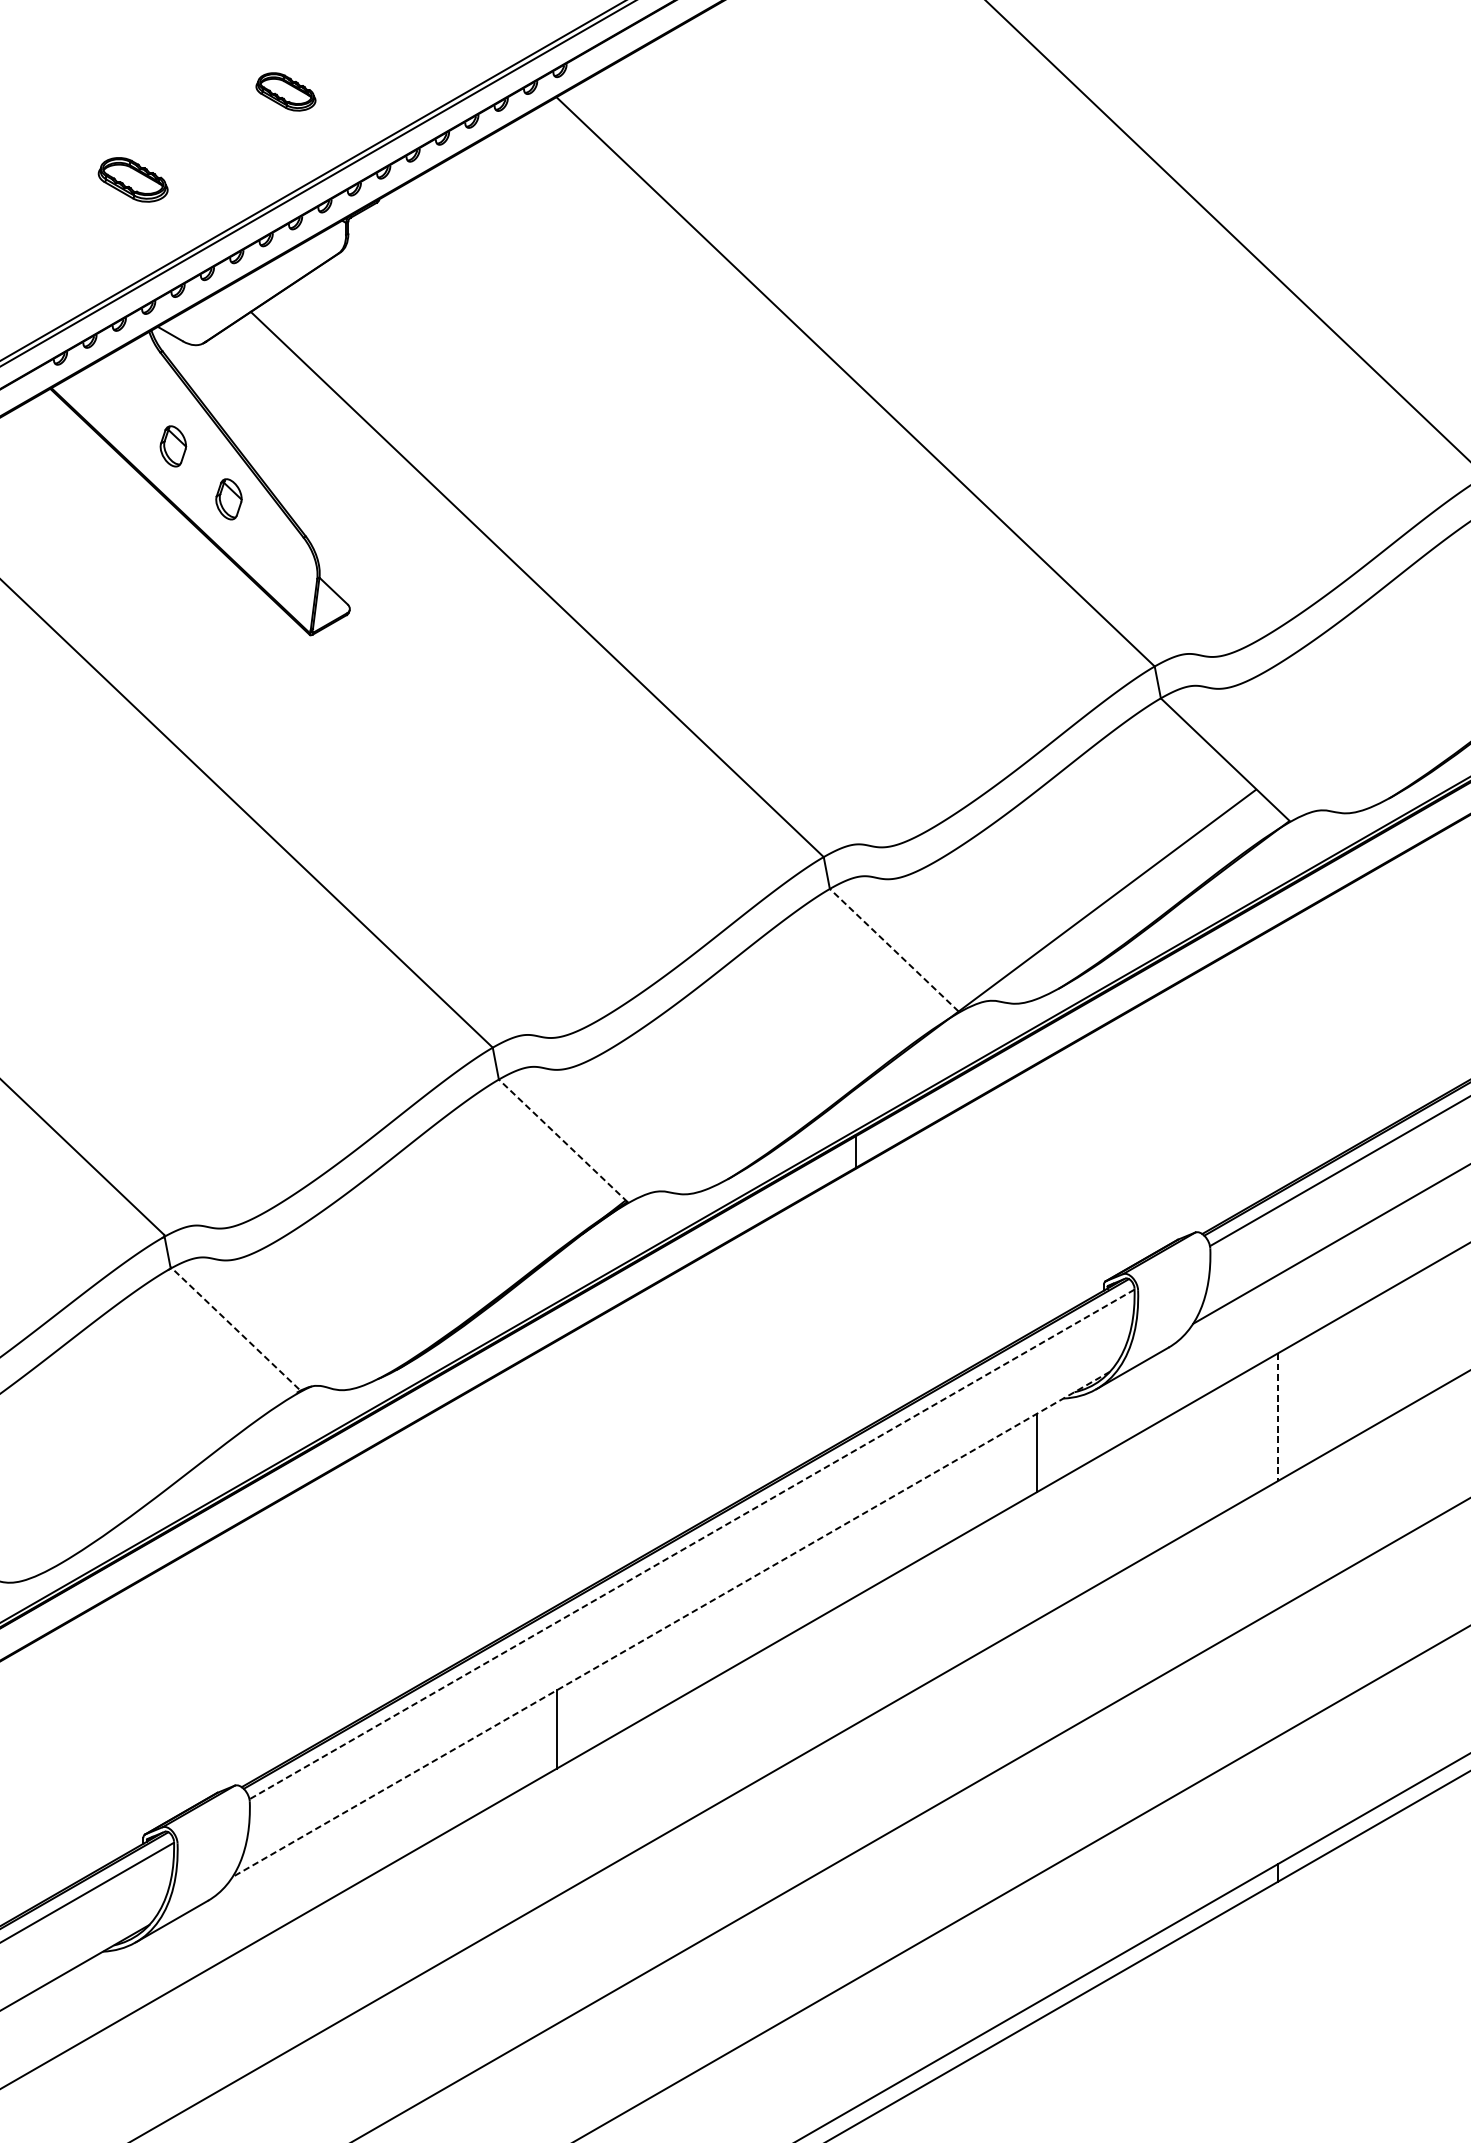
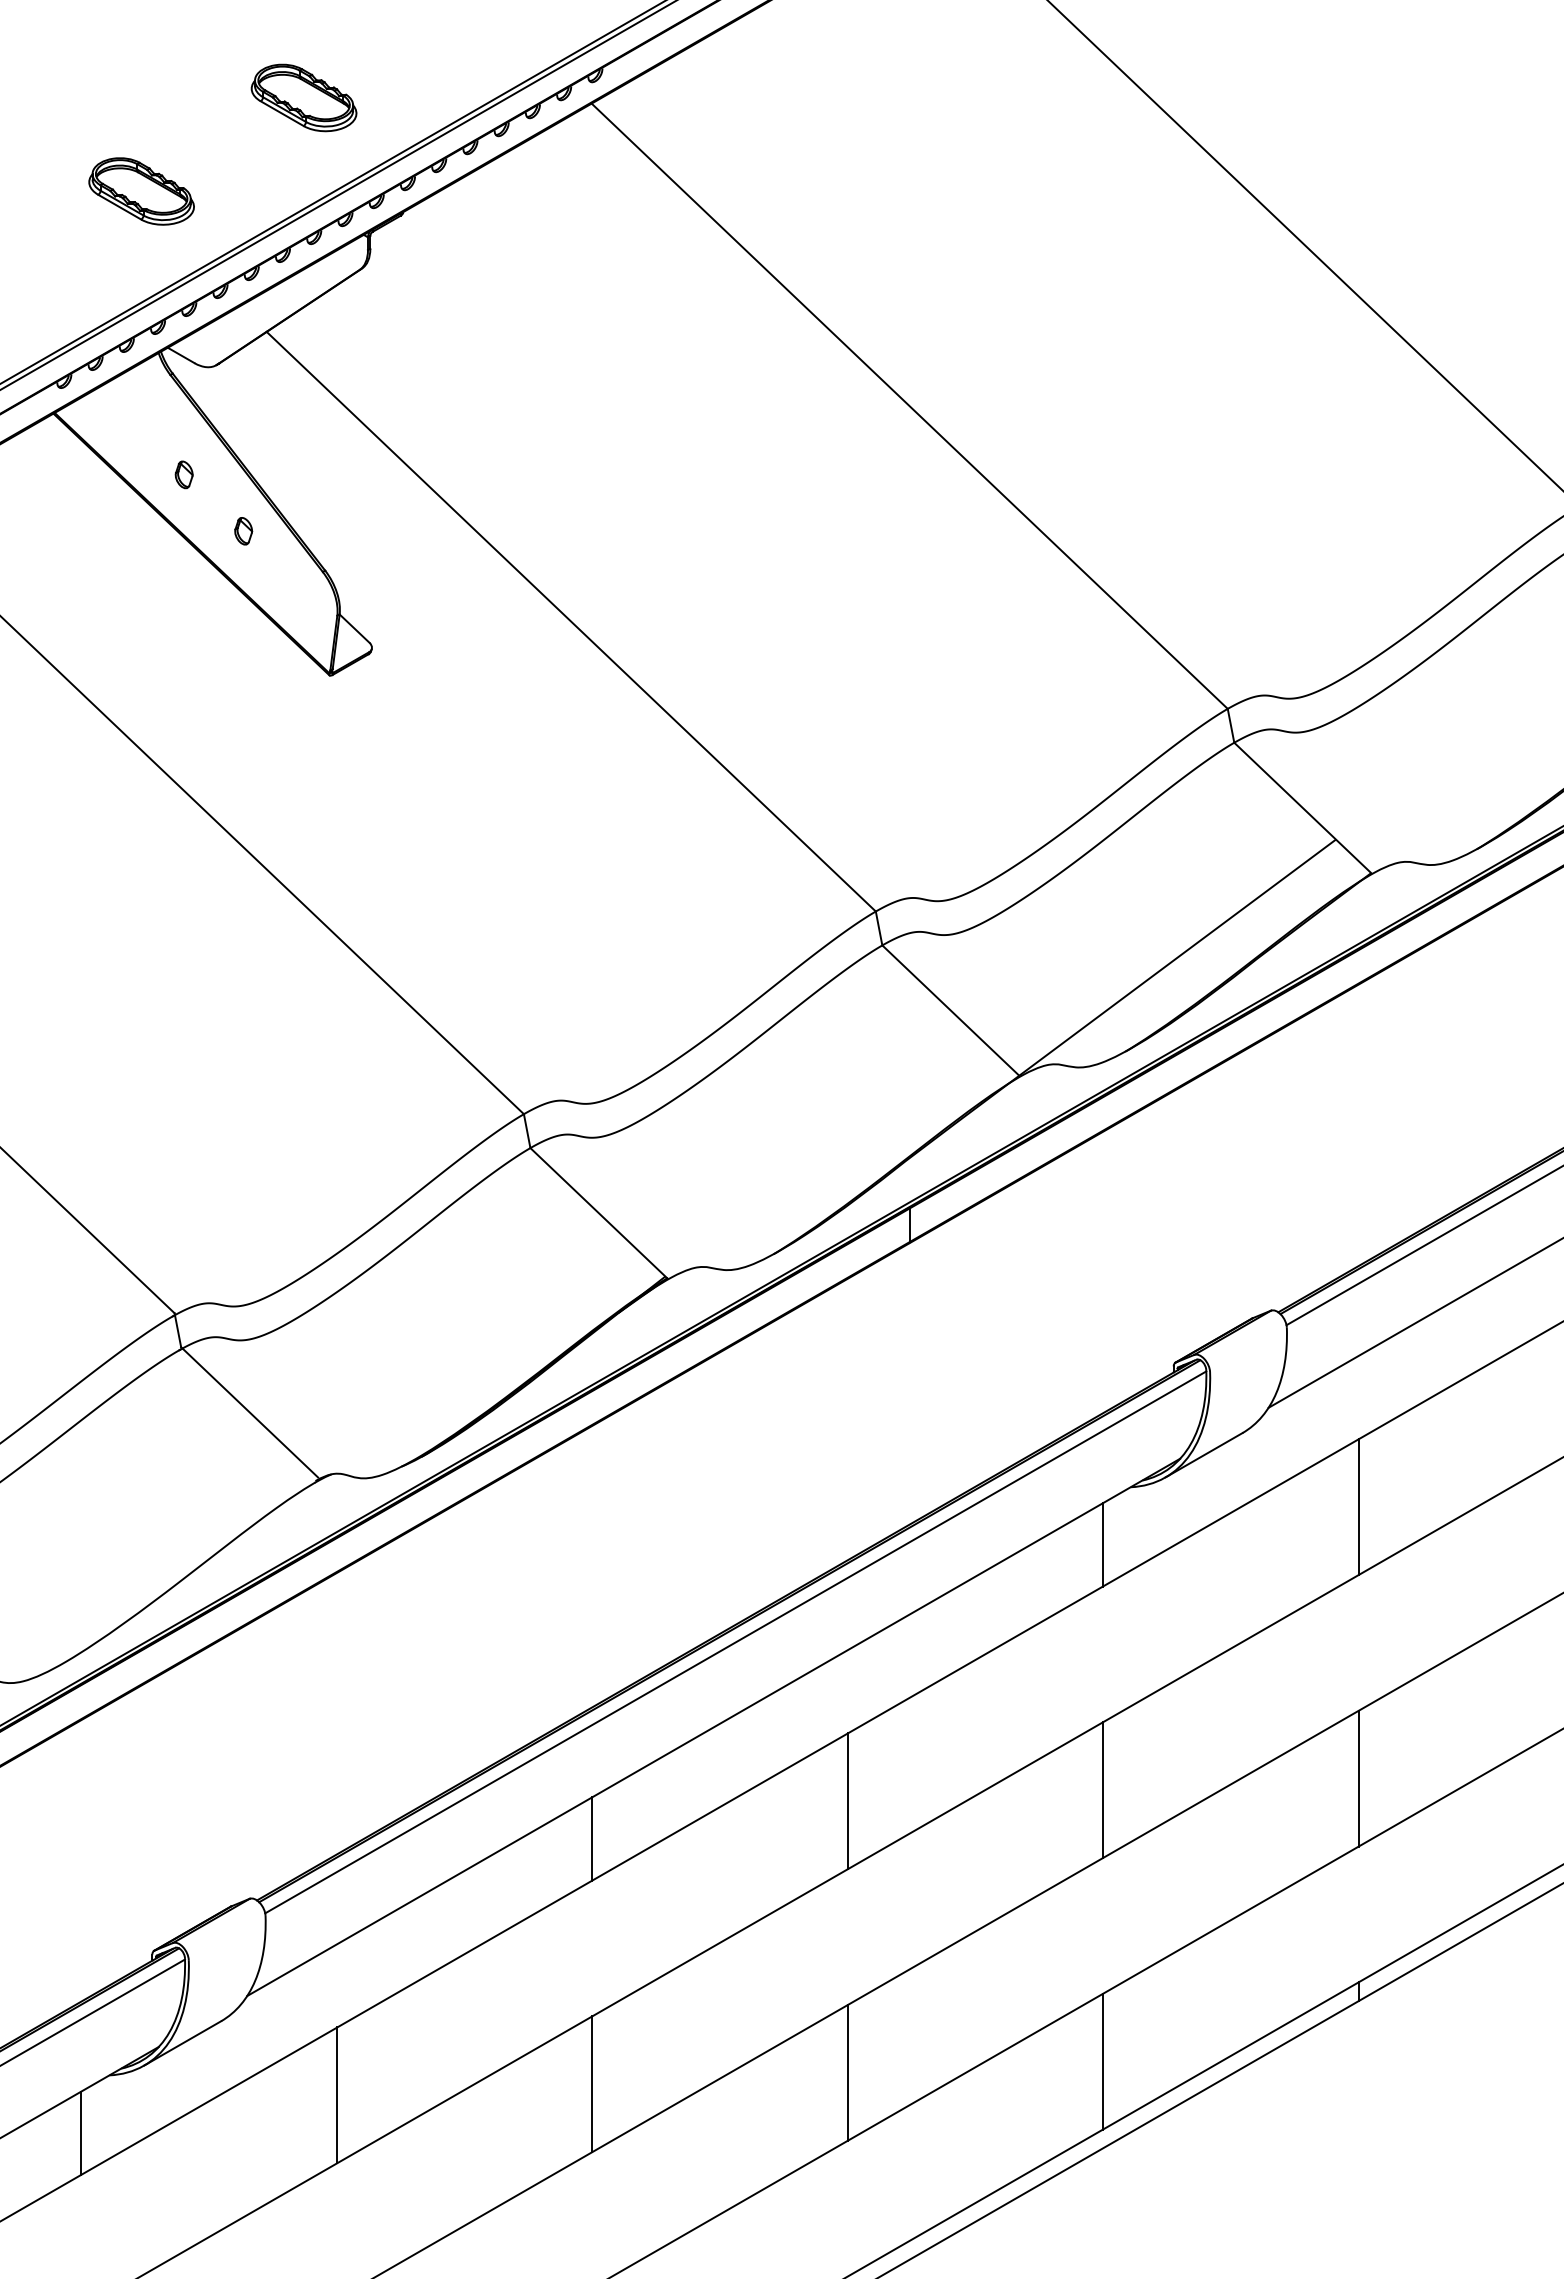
part: (285, 91) -> (303, 97), size x1.67
part: (133, 179) -> (141, 191), size x1.43
part: (172, 446) -> (183, 474), size x0.62
part: (229, 499) -> (243, 531), size x0.62
line: (893, 950) -> (950, 1010), dashed -> solid
line: (562, 1141) -> (598, 1213), dashed -> solid
line: (234, 1328) -> (249, 1412), dashed -> solid
line: (1277, 1417) -> (1358, 1507), dashed -> solid
line: (691, 1544) -> (735, 1642), dashed -> solid
line: (671, 1624) -> (713, 1727), dashed -> solid
line: (1277, 1672) -> (1358, 1778), added
line: (1036, 1683) -> (1102, 1790), added
line: (797, 1694) -> (847, 1801), added
line: (1036, 1938) -> (1102, 2061), added
line: (797, 1948) -> (847, 2072), added
line: (557, 1960) -> (592, 2084), added
line: (317, 1970) -> (337, 2095), added
line: (76, 2005) -> (81, 2132), added

